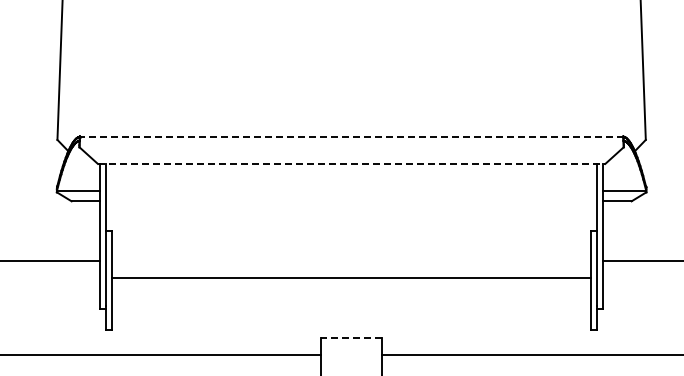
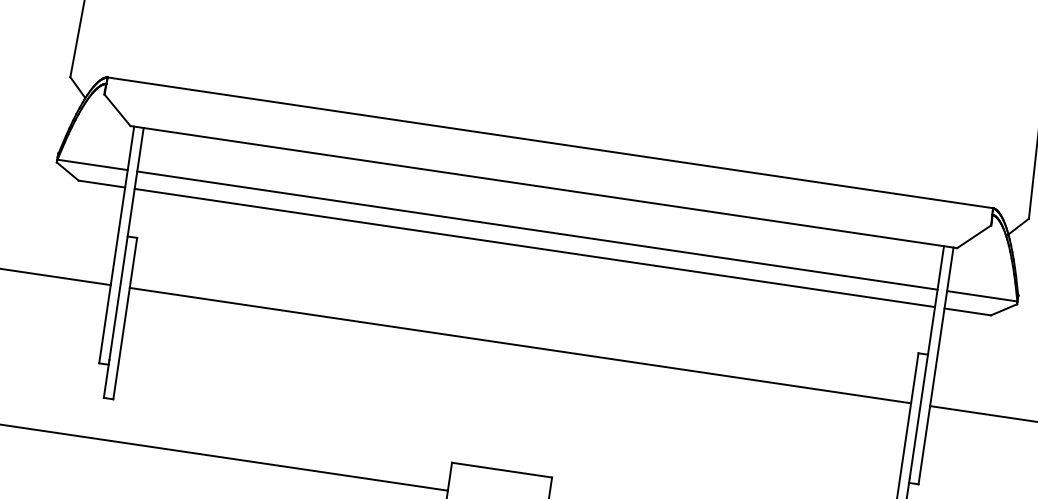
line: (351, 136) -> (550, 142), dashed -> solid
line: (351, 163) -> (543, 186), dashed -> solid
line: (351, 190) -> (537, 230), added
line: (351, 201) -> (534, 248), added
line: (351, 278) -> (520, 345), moved
line: (351, 337) -> (501, 469), dashed -> solid

